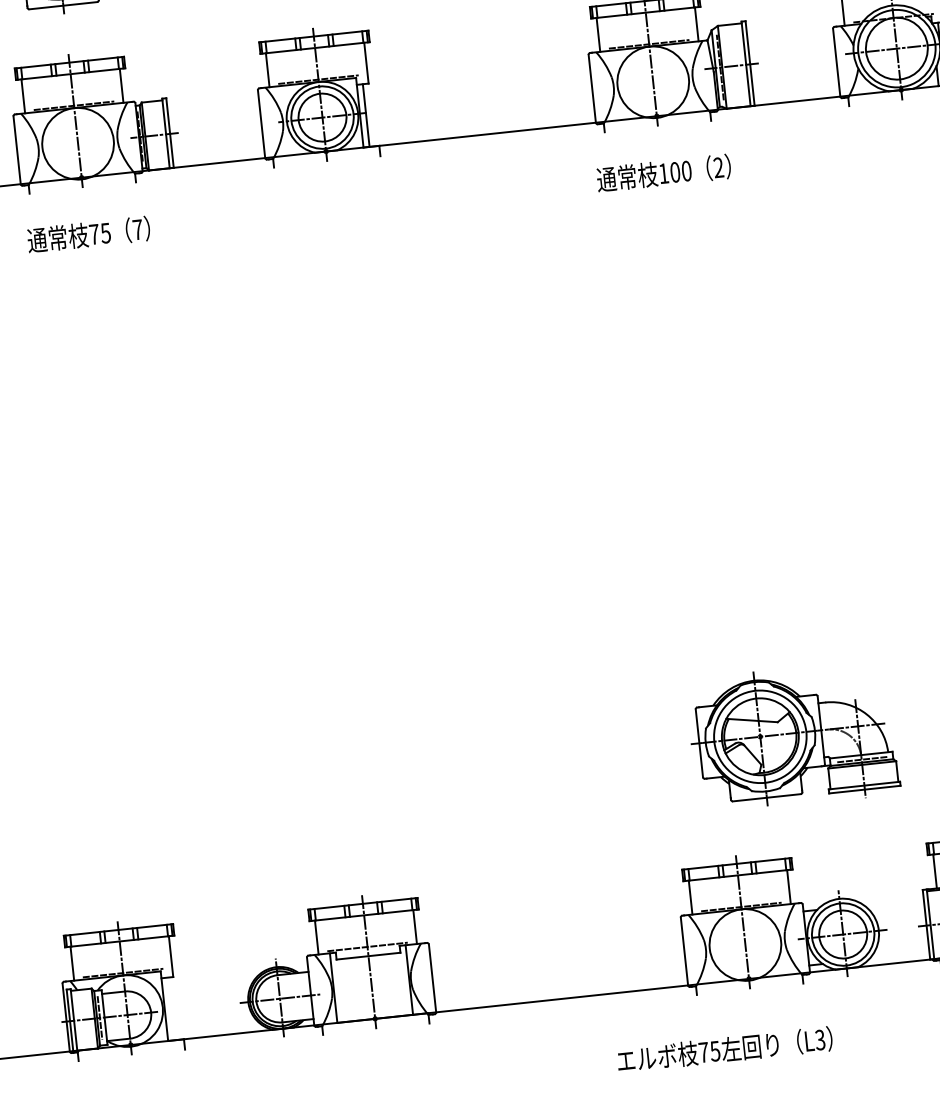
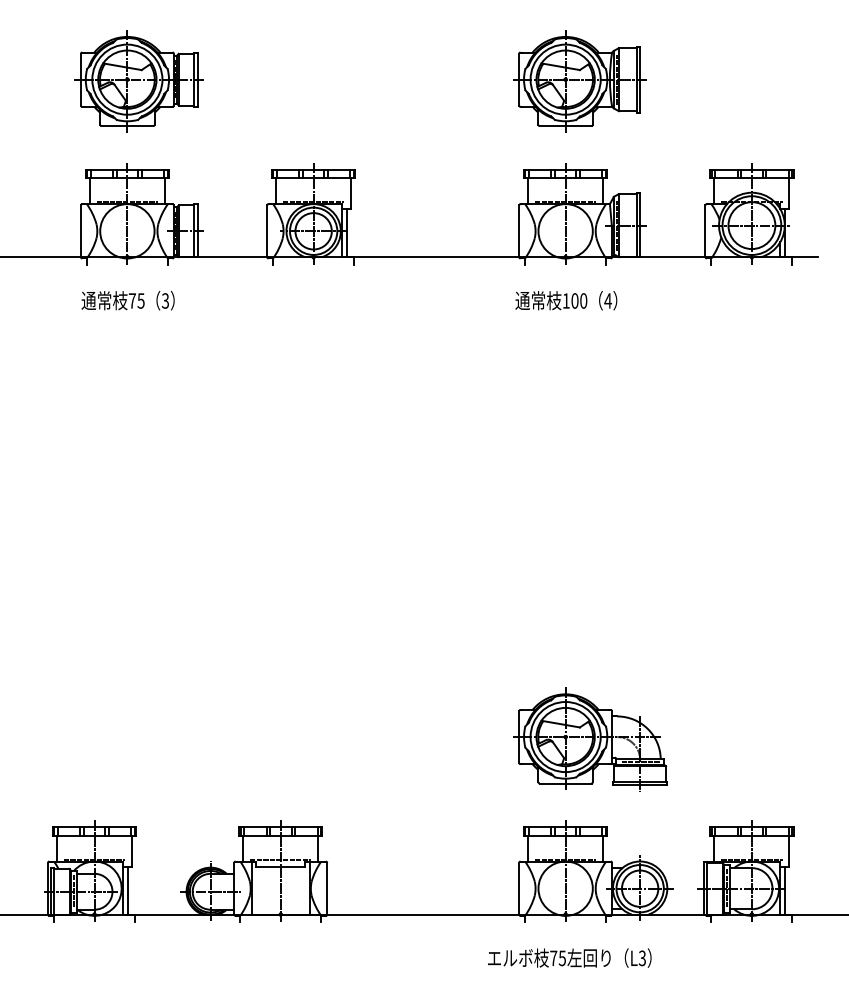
text: (717, 167) -> (607, 300), 2 -> 4
text: (137, 229) -> (165, 300), 7 -> 3
part: (793, 736) -> (590, 739), moved
line: (170, 1008) -> (127, 890), added
text: (724, 1049) -> (569, 957), moved

